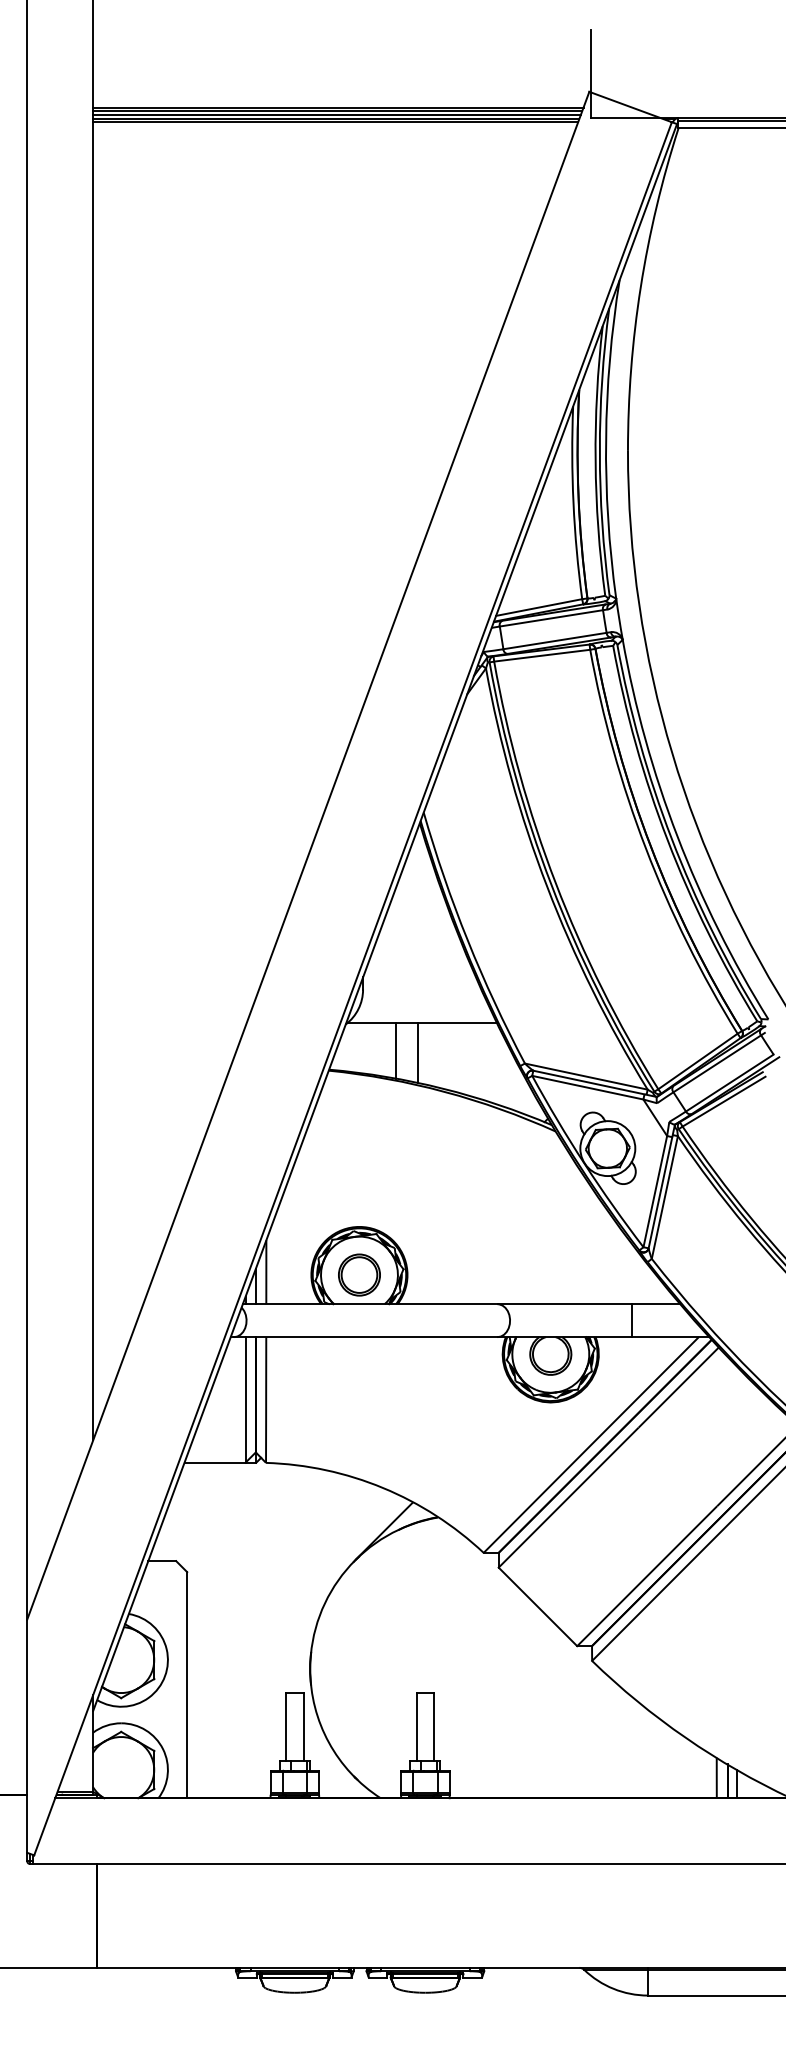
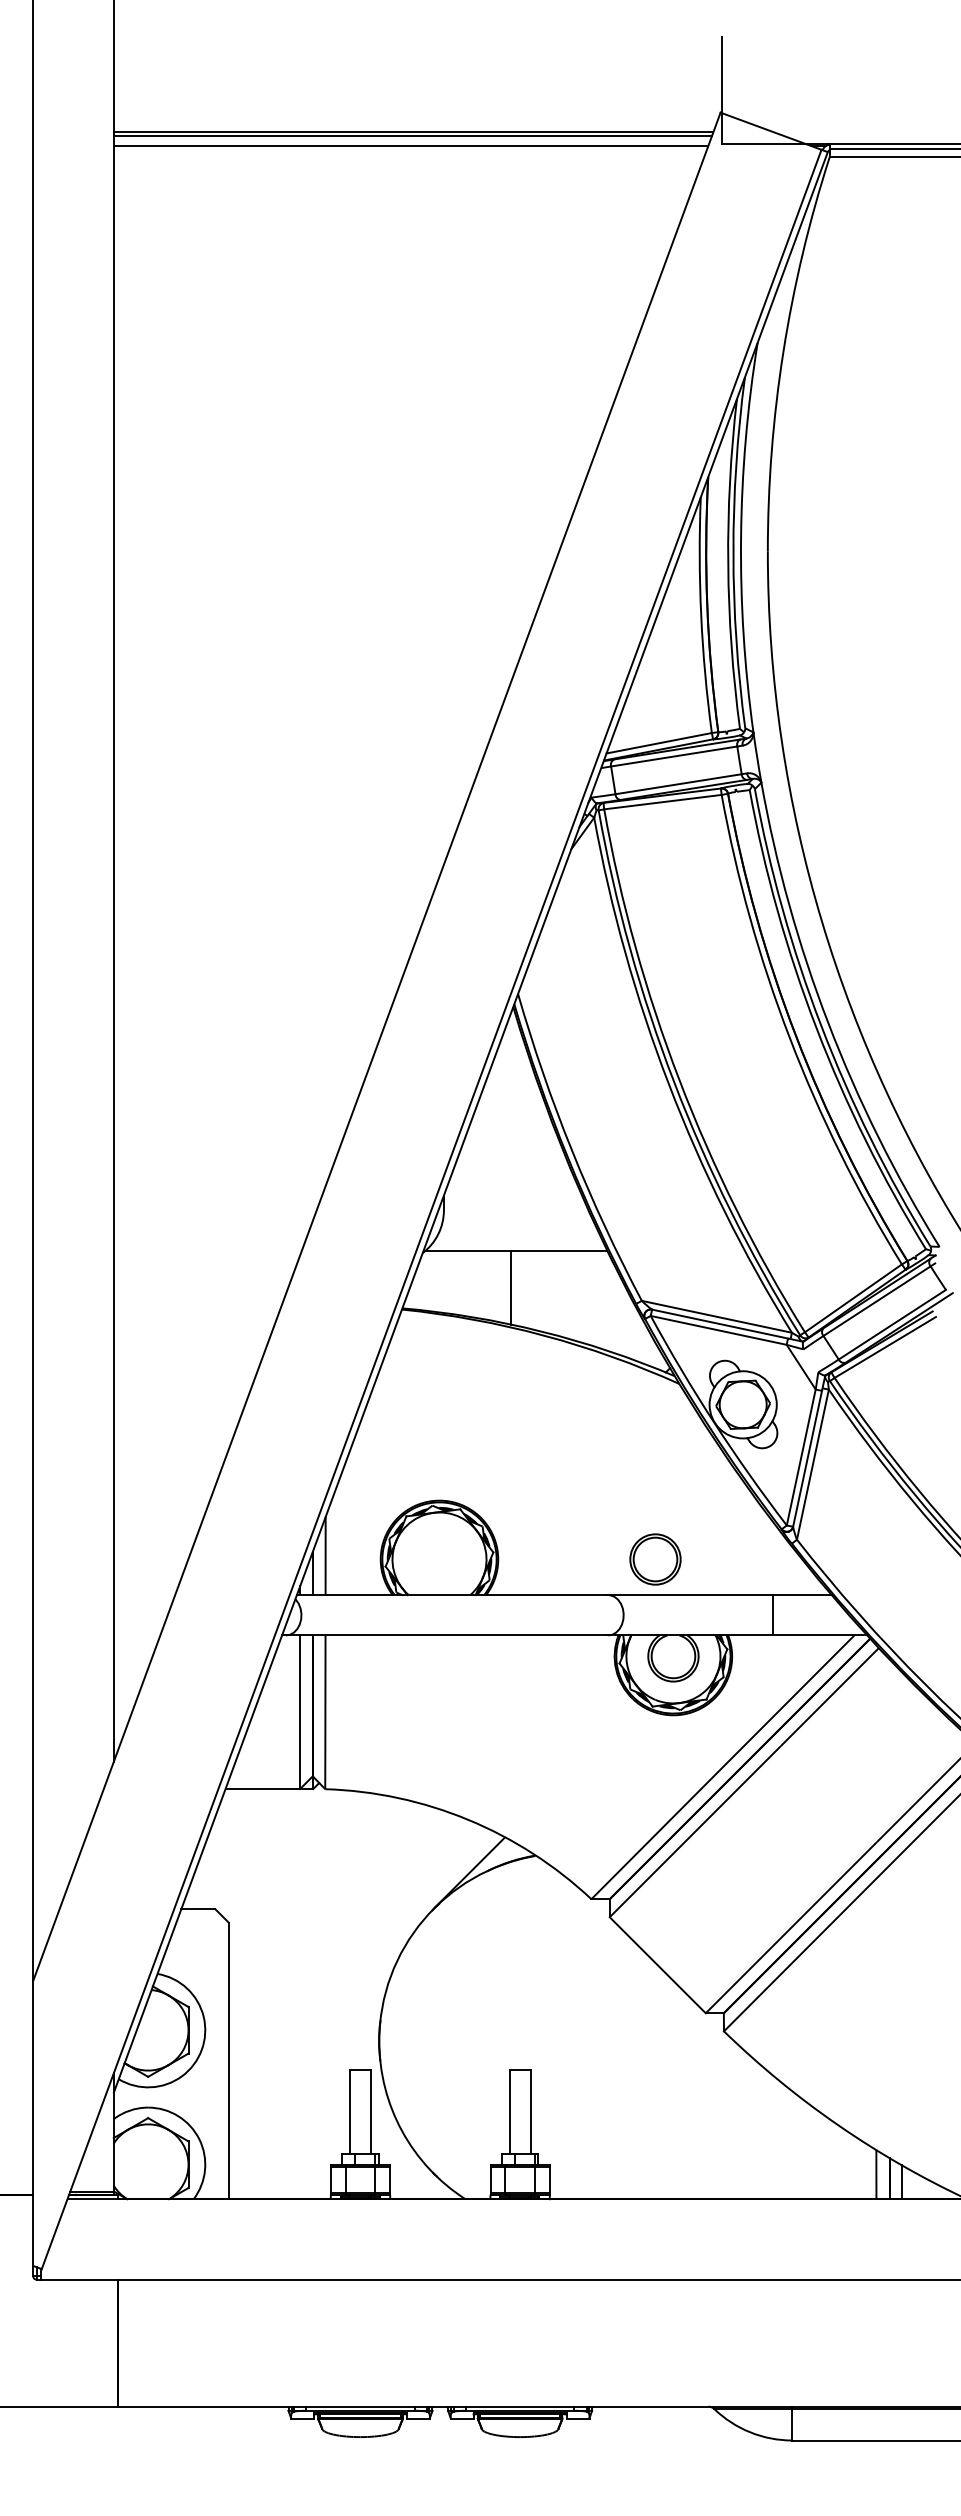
line: (336, 115) -> (411, 141), removed
line: (335, 121) -> (410, 149), removed
line: (396, 1050) -> (484, 1284), removed
part: (359, 1275) -> (655, 1559), moved

